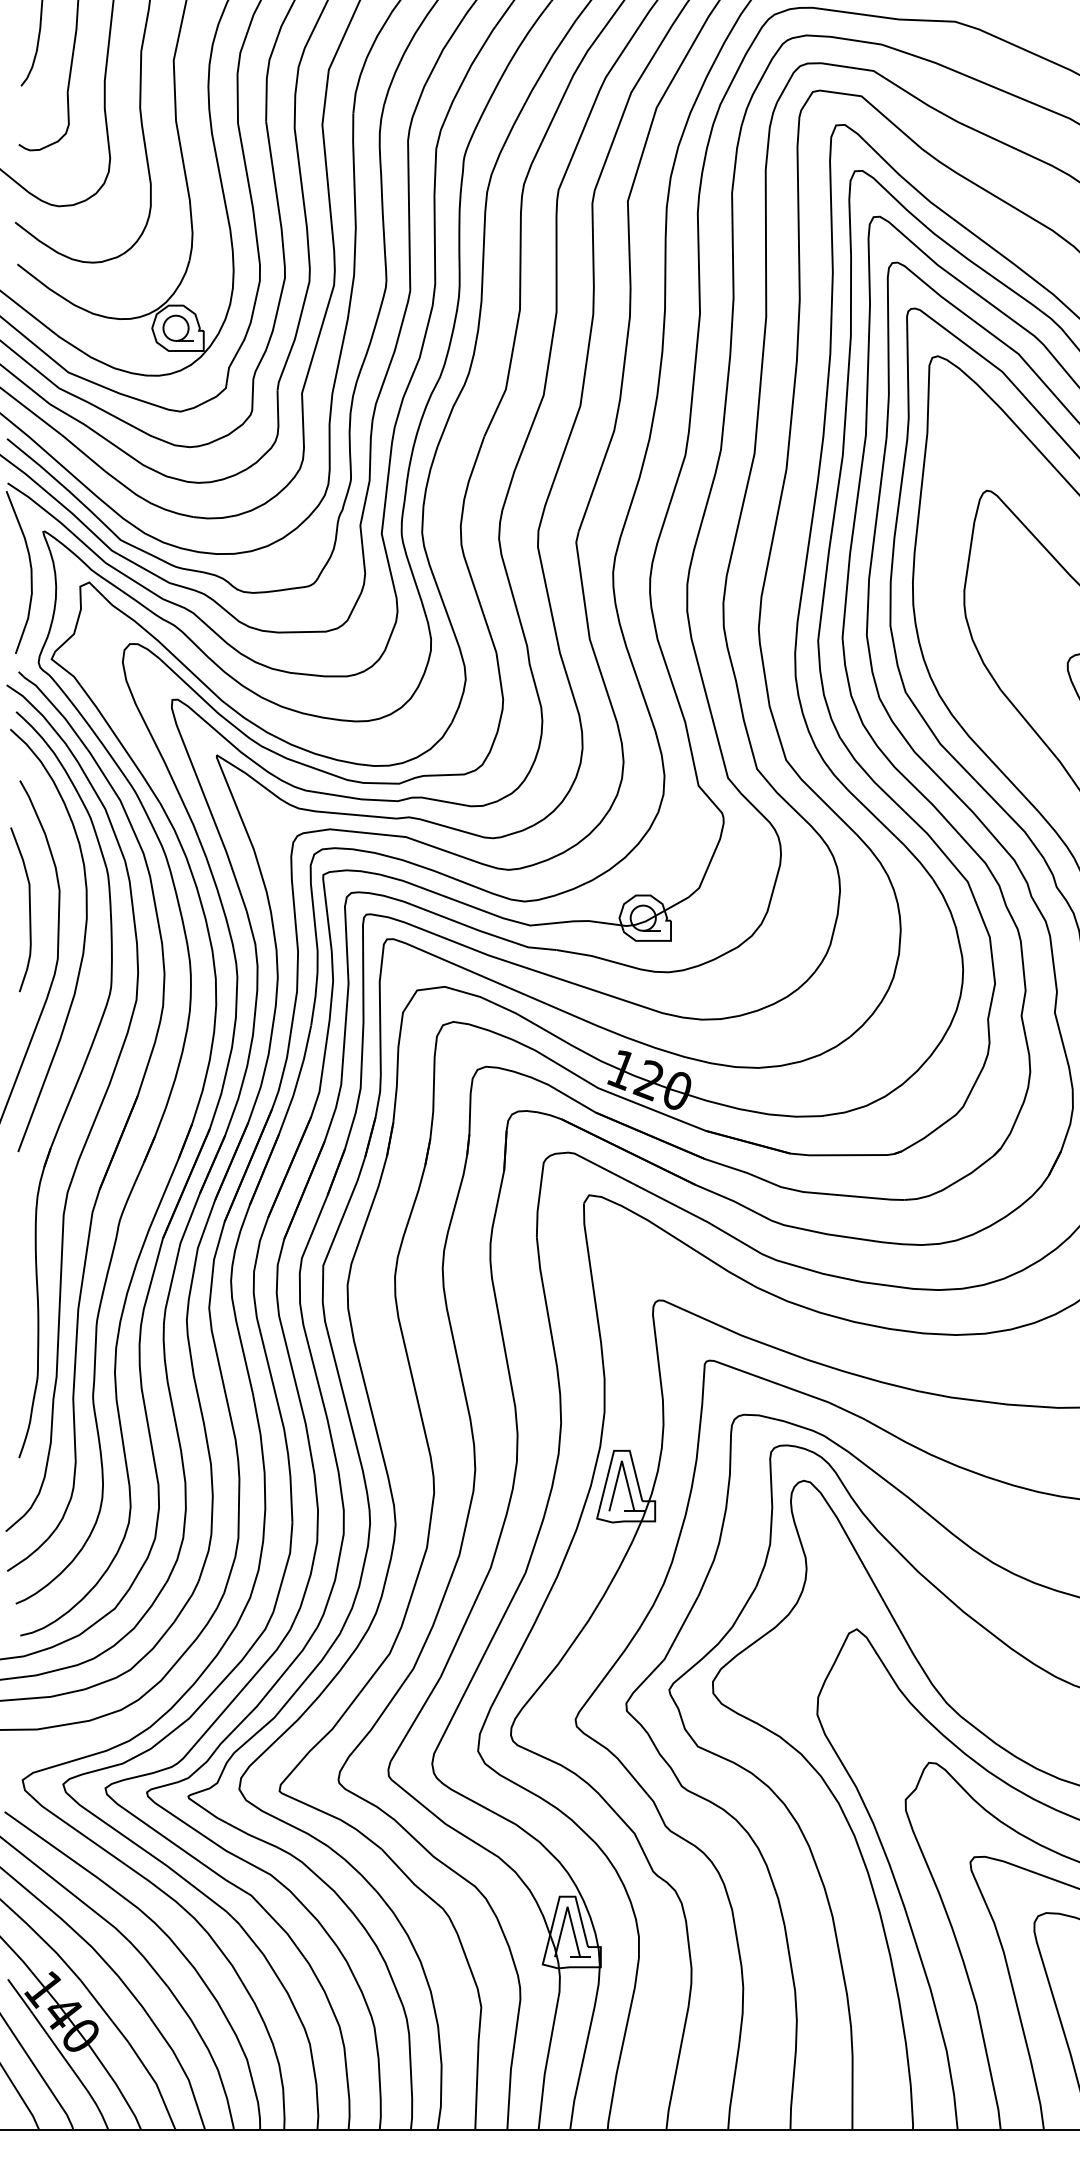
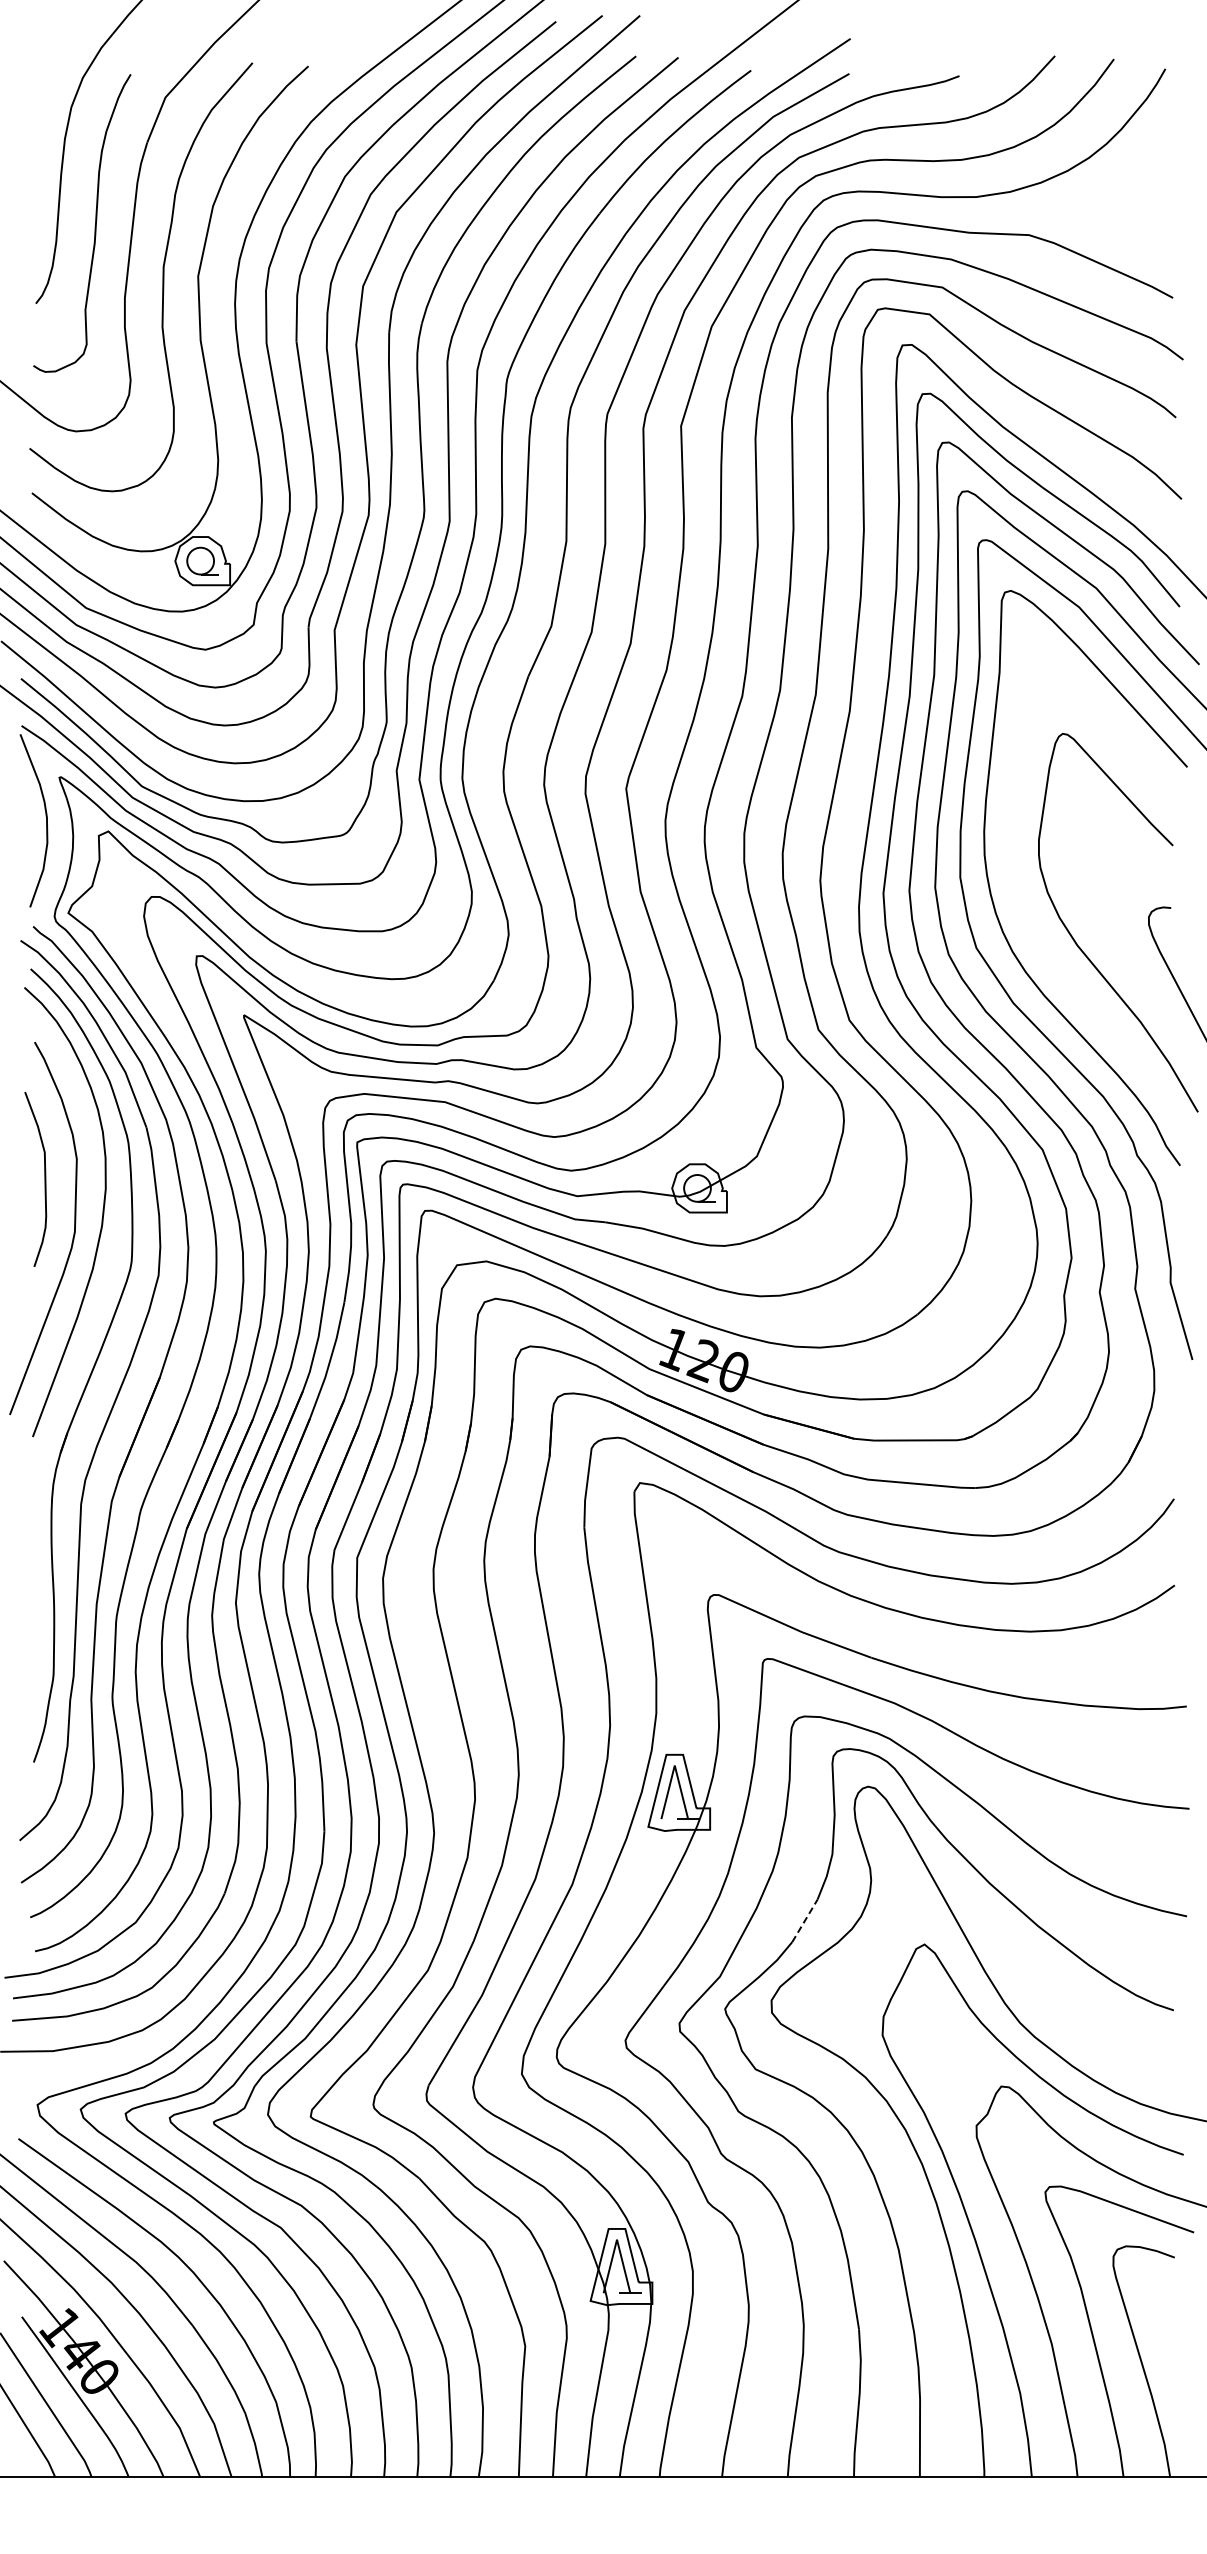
line: (743, 1606) -> (804, 1920), solid -> dashed

